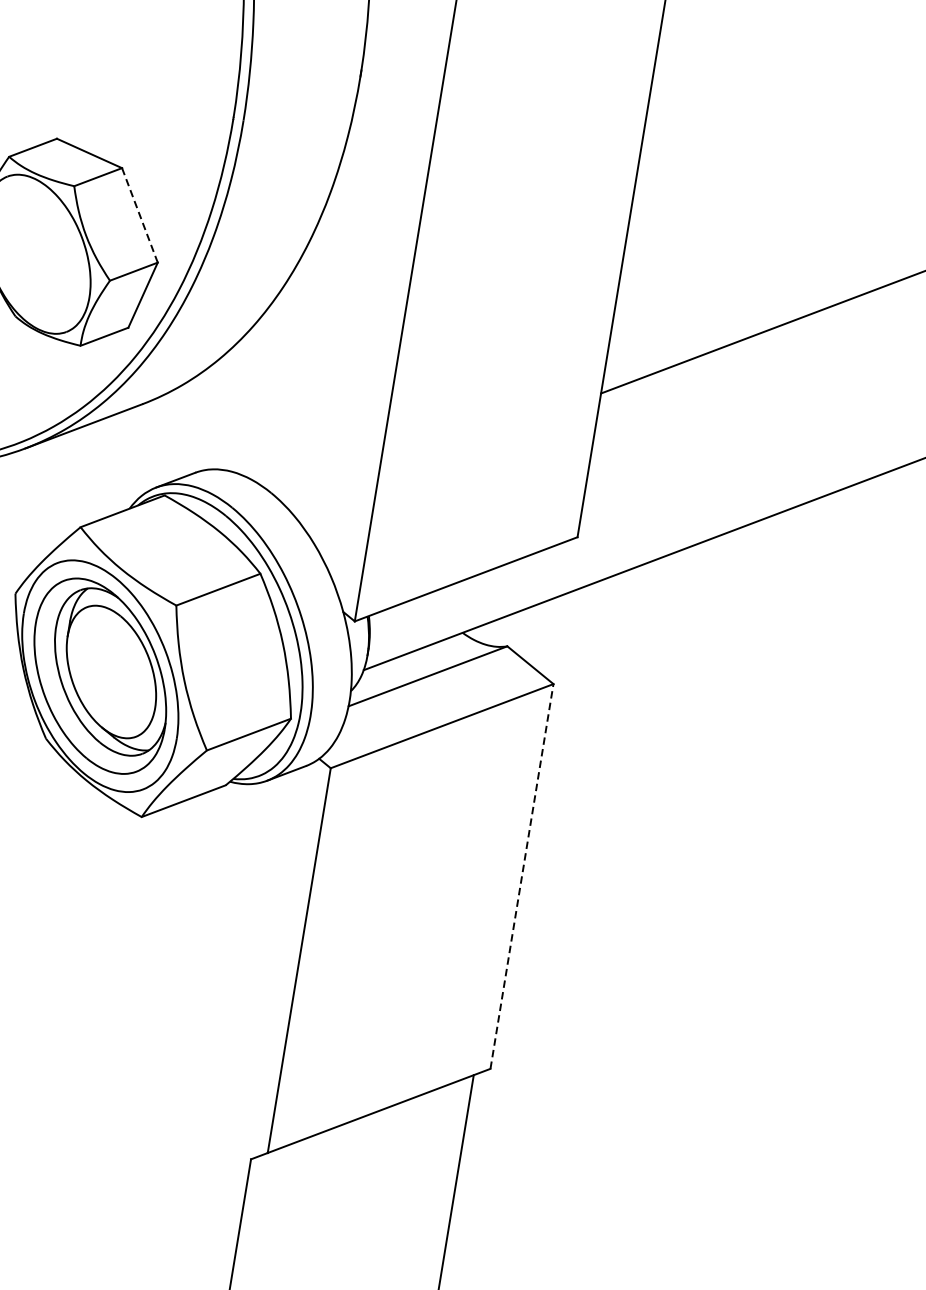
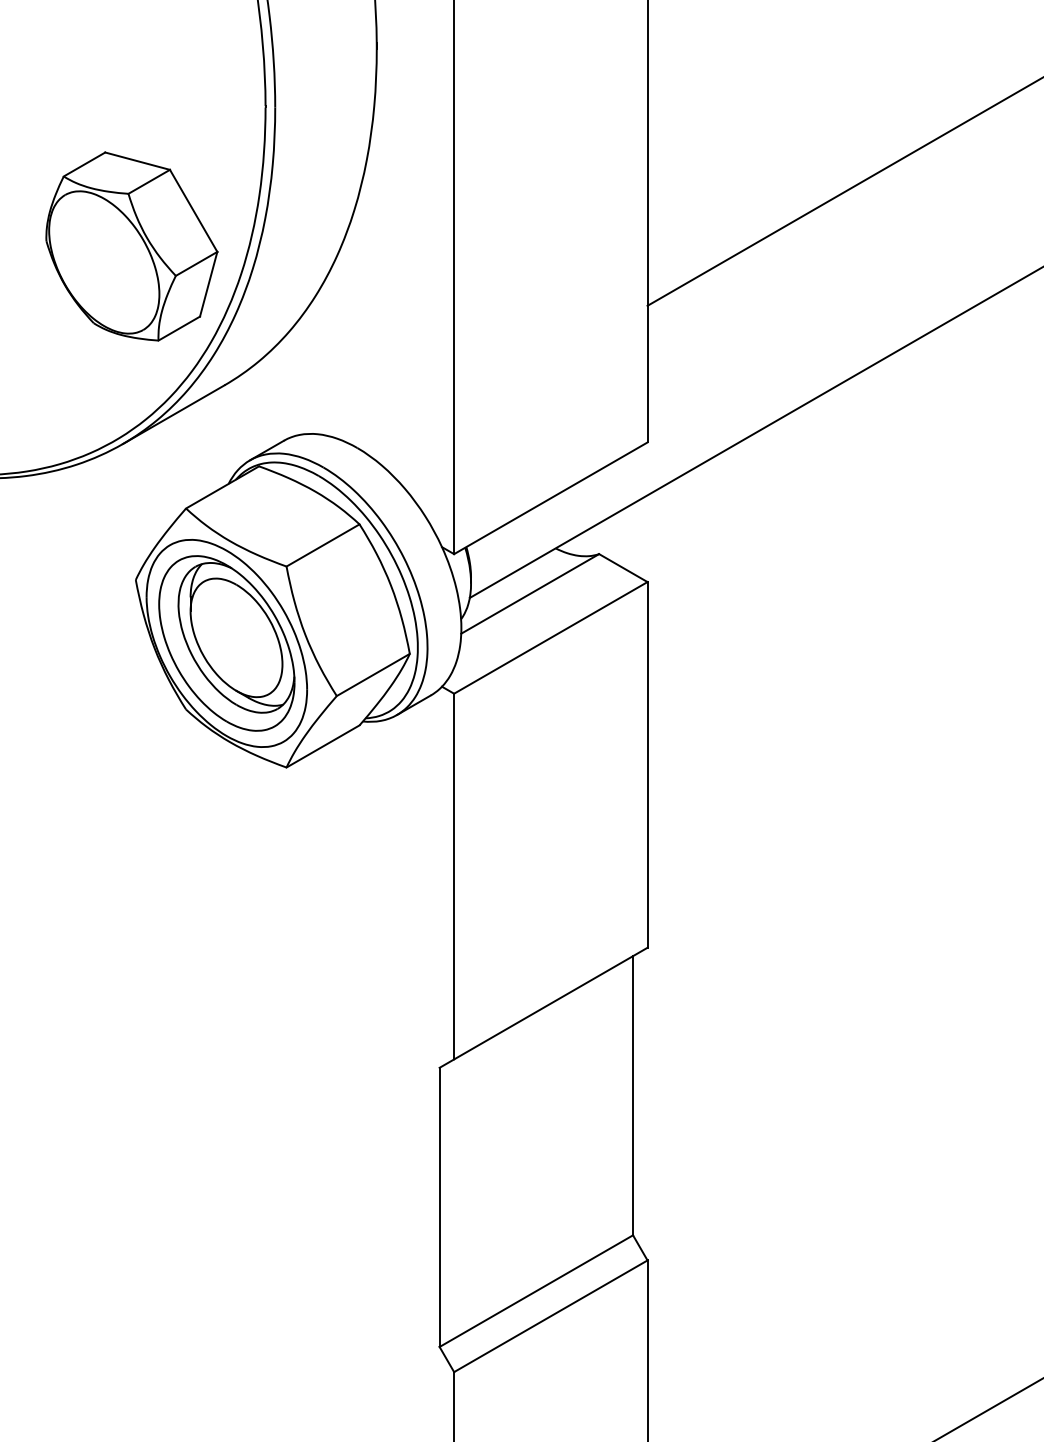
line: (139, 216) -> (193, 211), dashed -> solid
line: (522, 876) -> (647, 764), dashed -> solid

